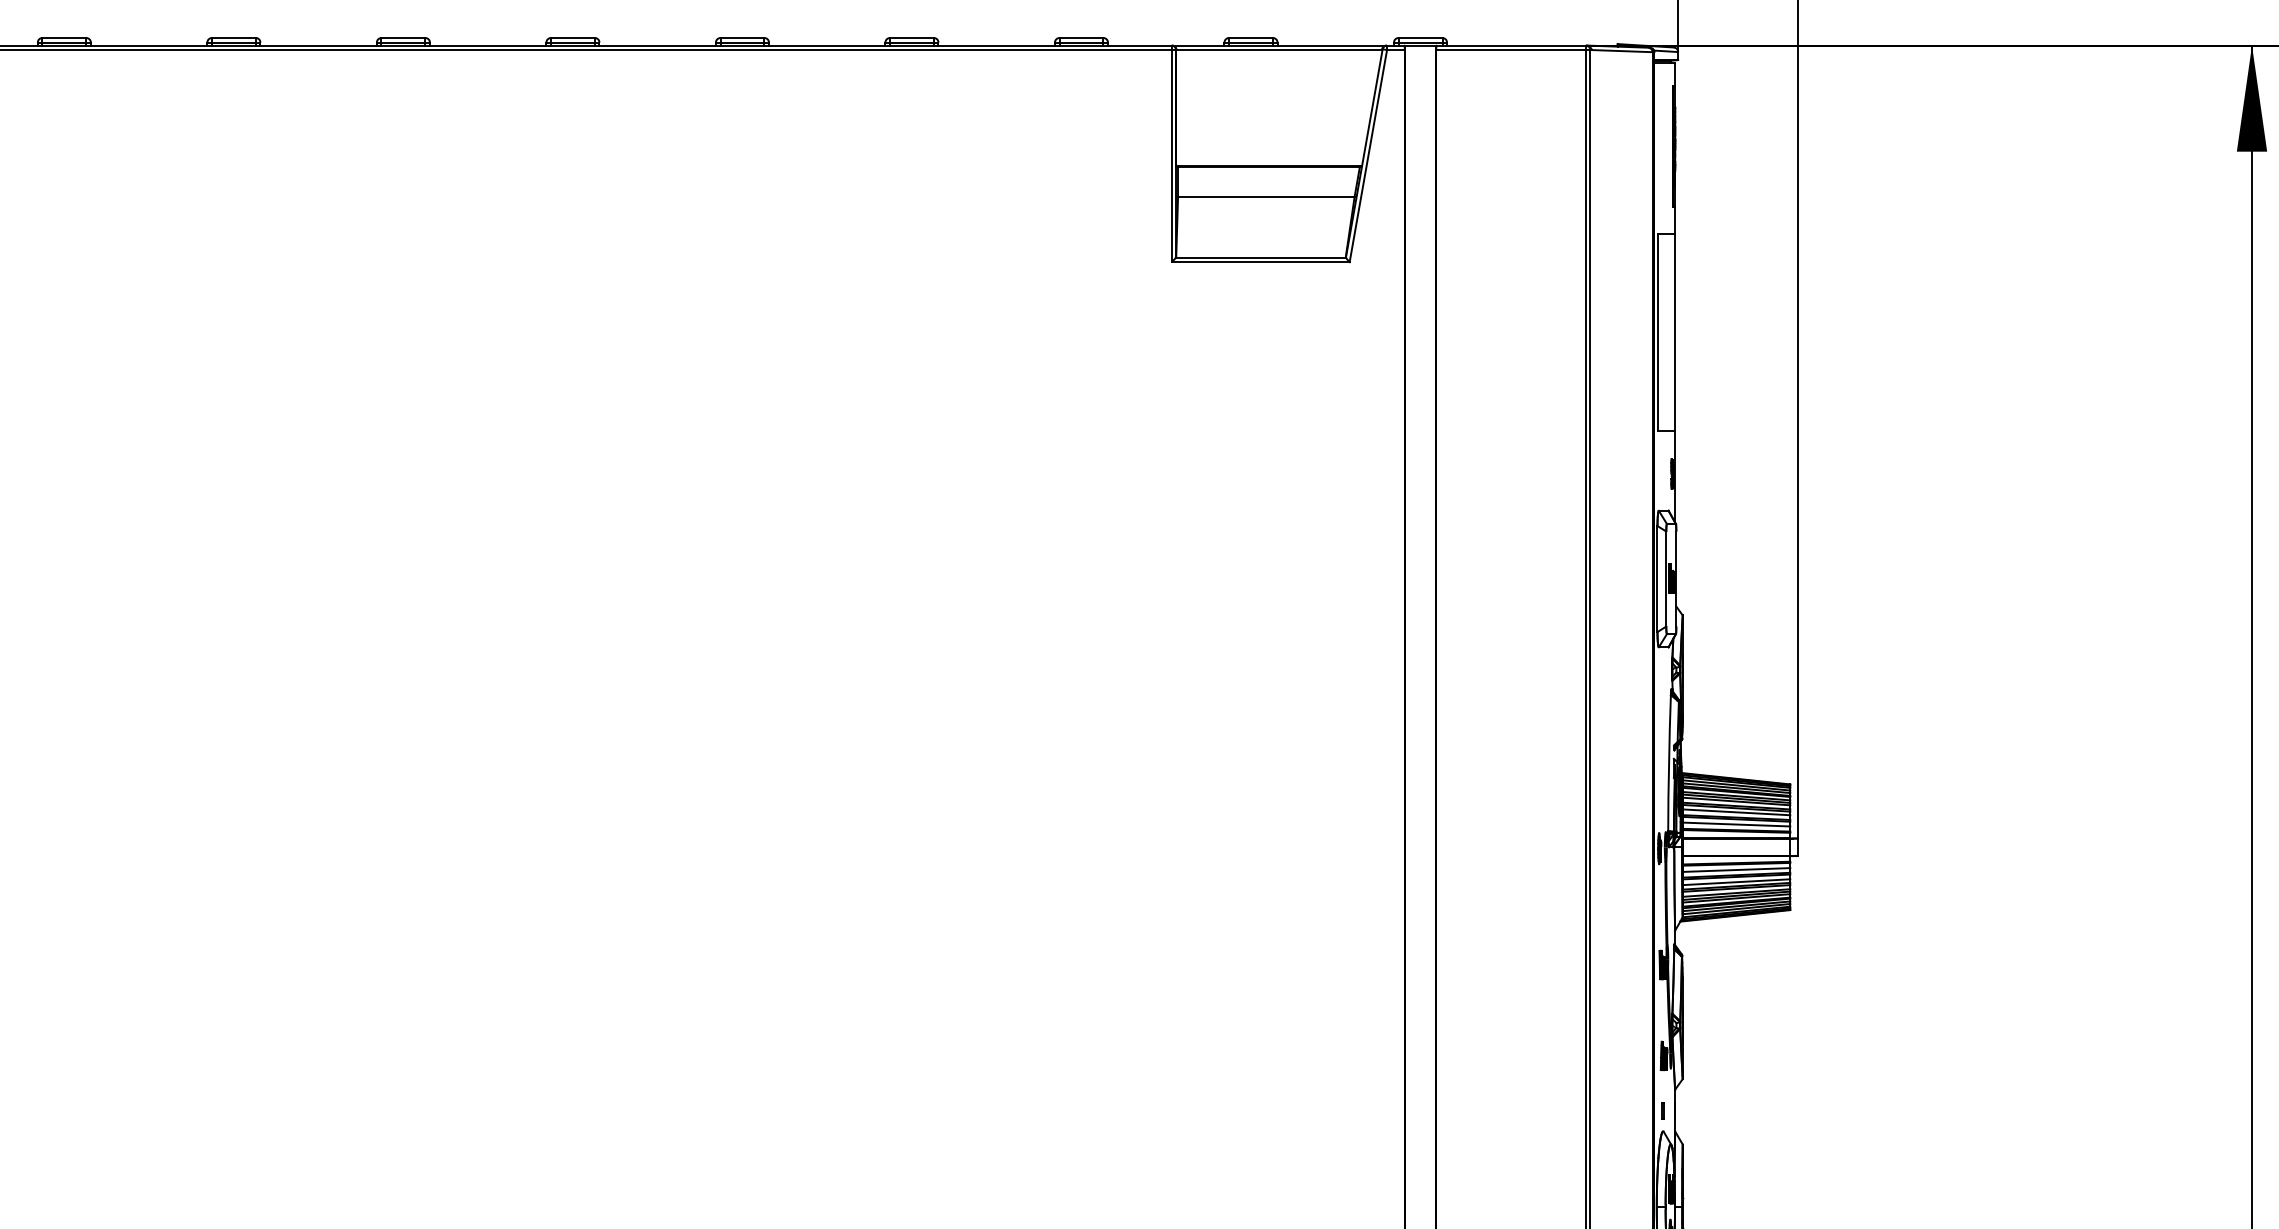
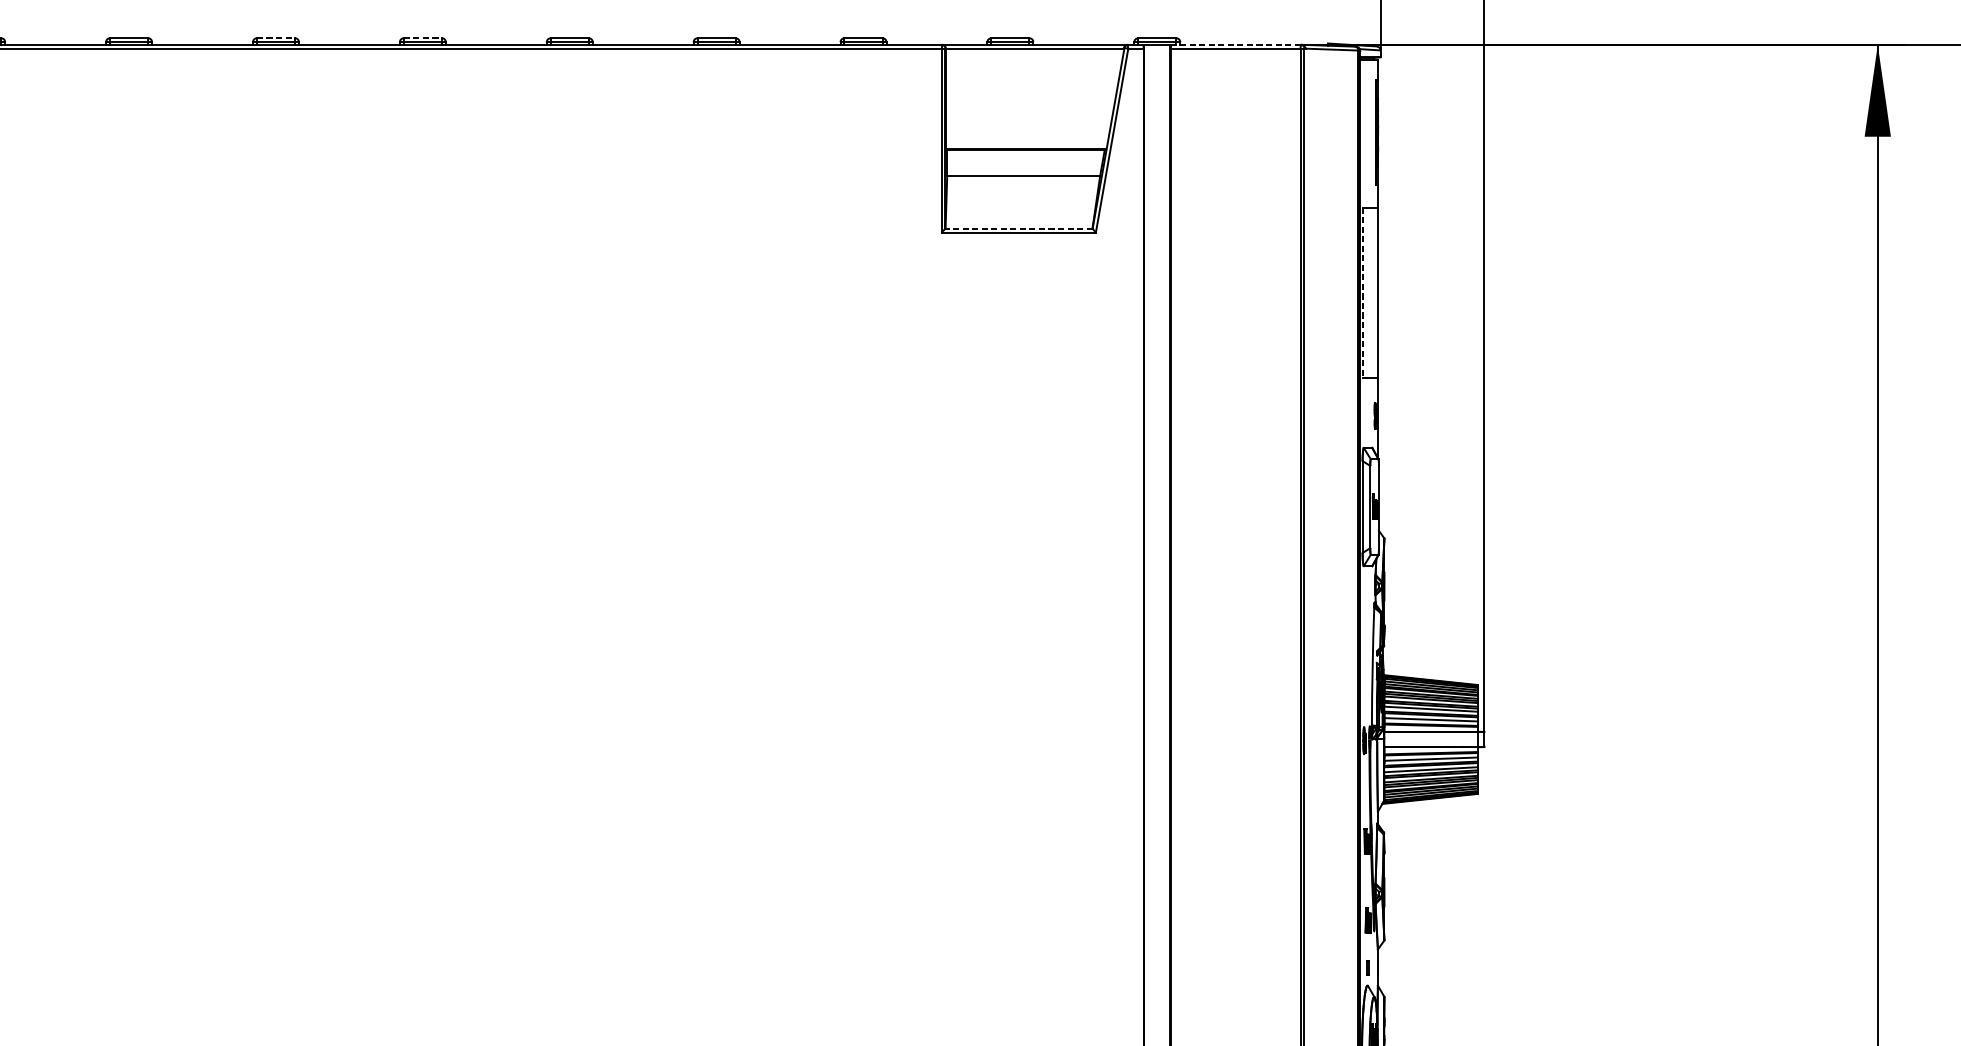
line: (403, 38) -> (276, 38), solid -> dashed
line: (572, 38) -> (422, 38), solid -> dashed
line: (1511, 45) -> (1236, 44), solid -> dashed
line: (1260, 257) -> (1018, 228), solid -> dashed
line: (1658, 332) -> (1363, 293), solid -> dashed

